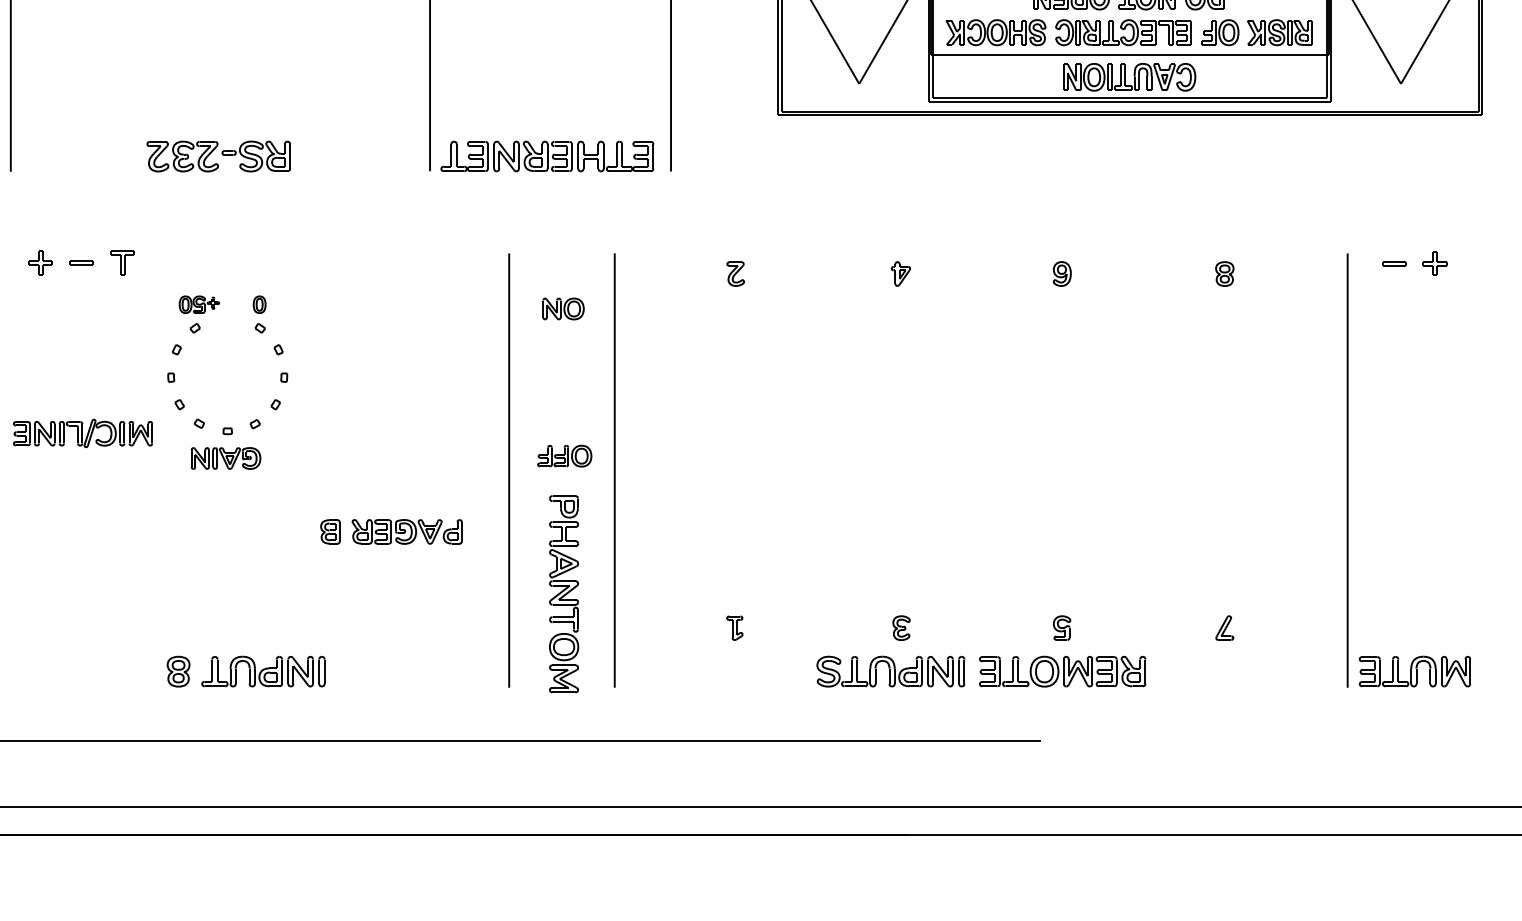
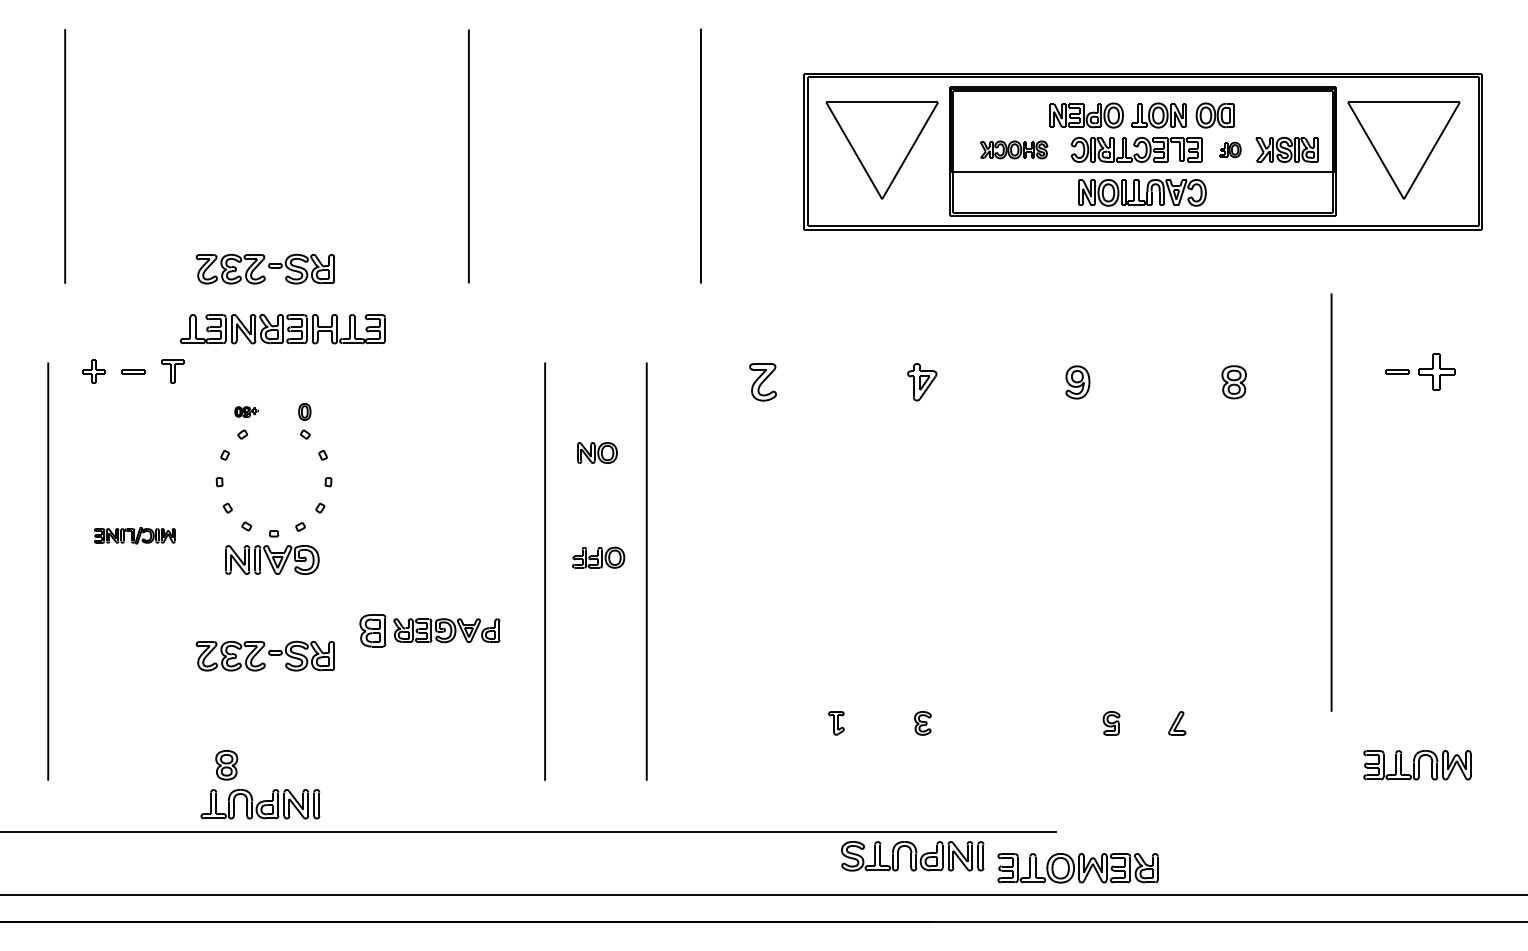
part: (995, 32) -> (1013, 149), size x0.7
part: (1220, 32) -> (1230, 149), size x0.6
part: (546, 156) -> (282, 329), moved
part: (1434, 263) -> (1436, 372), size x1.6
part: (1062, 273) -> (1077, 381), size x1.4
part: (735, 274) -> (763, 382), size x1.6
part: (901, 274) -> (922, 382), size x1.6
part: (1225, 274) -> (1234, 382), size x1.4
part: (199, 304) -> (246, 411), size x0.6
part: (563, 308) -> (597, 452), moved
part: (82, 433) -> (134, 535), size x0.6
part: (226, 457) -> (272, 559), size x1.4
line: (1347, 470) -> (1331, 502), moved
part: (329, 531) -> (372, 630), size x1.4
part: (217, 557) -> (264, 655), added
part: (563, 594) -> (597, 690), removed
part: (734, 628) -> (836, 723), moved
part: (1062, 628) -> (1111, 723), moved
part: (1225, 628) -> (1177, 723), moved
part: (263, 671) -> (260, 804), moved
part: (890, 671) -> (912, 856), moved
part: (1062, 671) -> (1077, 868), moved

